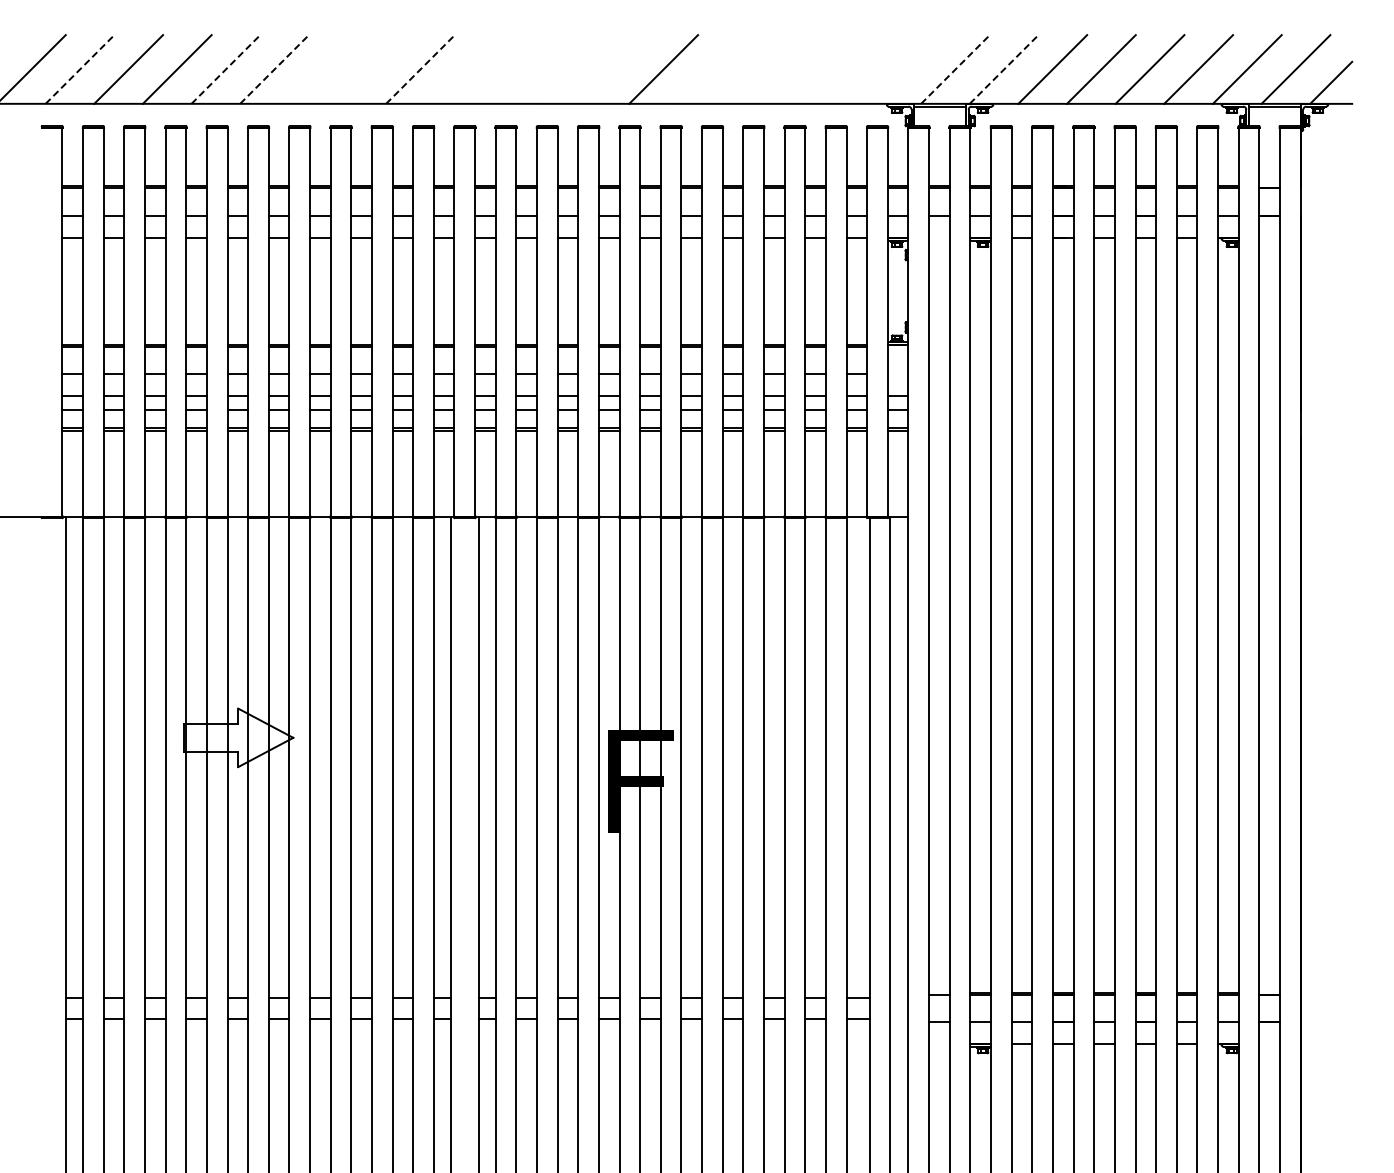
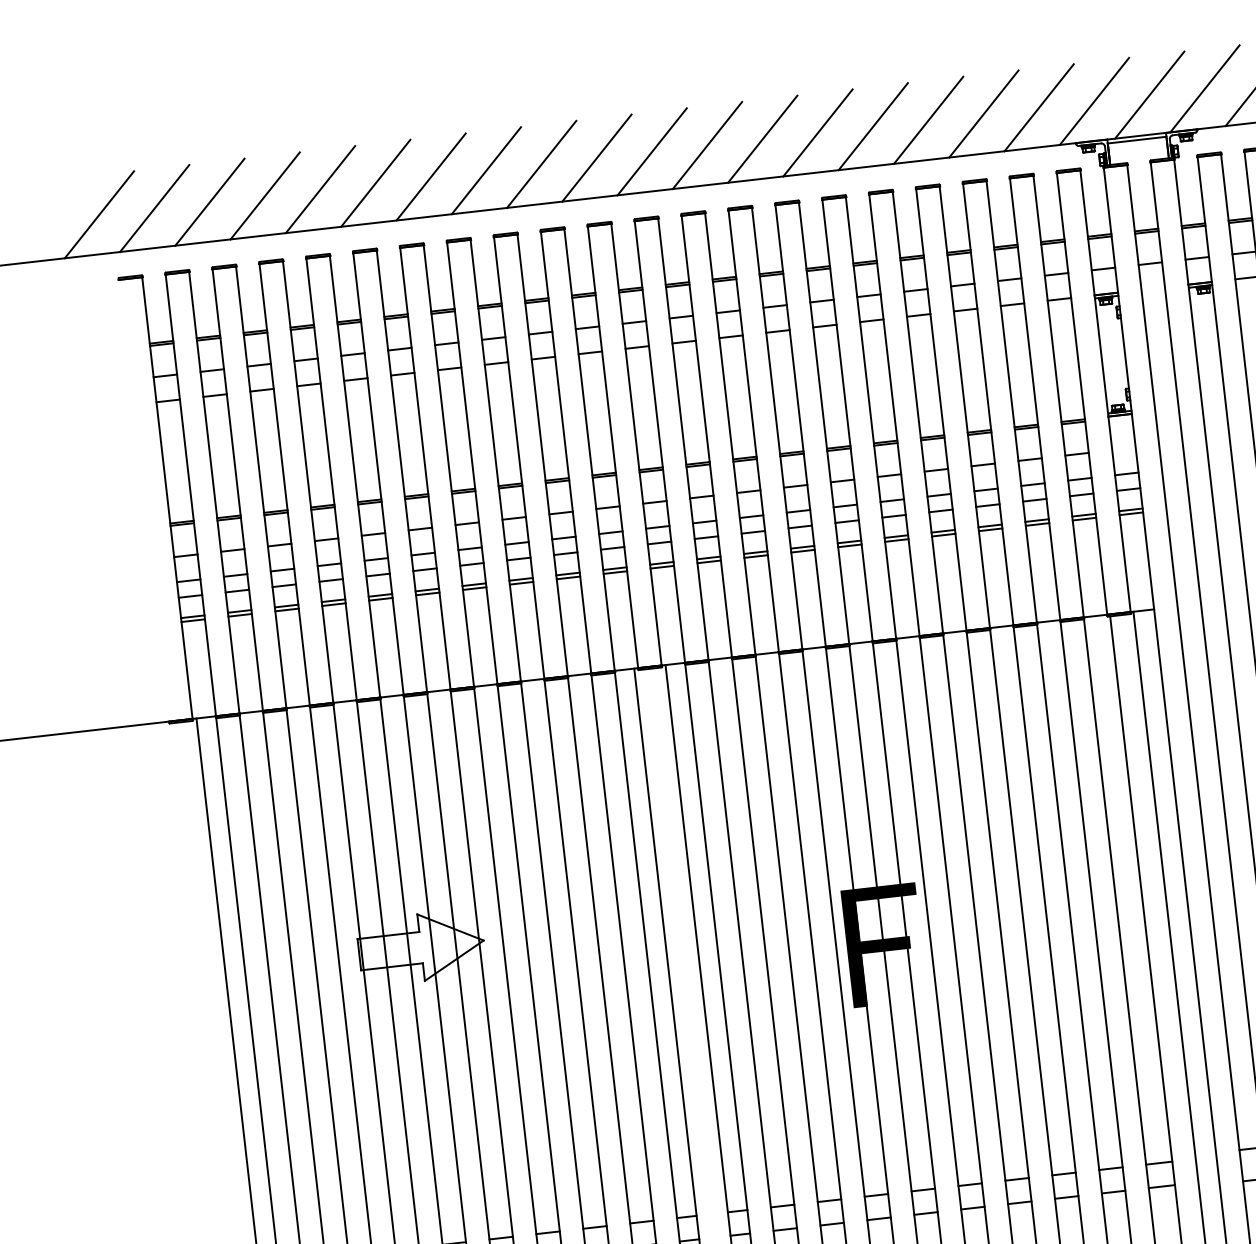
line: (80, 69) -> (155, 208), dashed -> solid
line: (225, 69) -> (320, 189), dashed -> solid
line: (274, 69) -> (375, 183), dashed -> solid
line: (322, 69) -> (430, 177), added
line: (371, 69) -> (485, 170), added
line: (420, 69) -> (541, 164), dashed -> solid
line: (468, 69) -> (596, 158), added
line: (517, 69) -> (651, 151), added
line: (566, 69) -> (707, 145), added
line: (614, 69) -> (762, 139), added
line: (711, 69) -> (872, 126), added
line: (760, 69) -> (928, 120), added
line: (809, 69) -> (983, 114), added
line: (857, 69) -> (1038, 107), added
line: (906, 69) -> (1094, 101), added
line: (955, 69) -> (1149, 95), dashed -> solid
line: (1004, 69) -> (1205, 88), dashed -> solid

